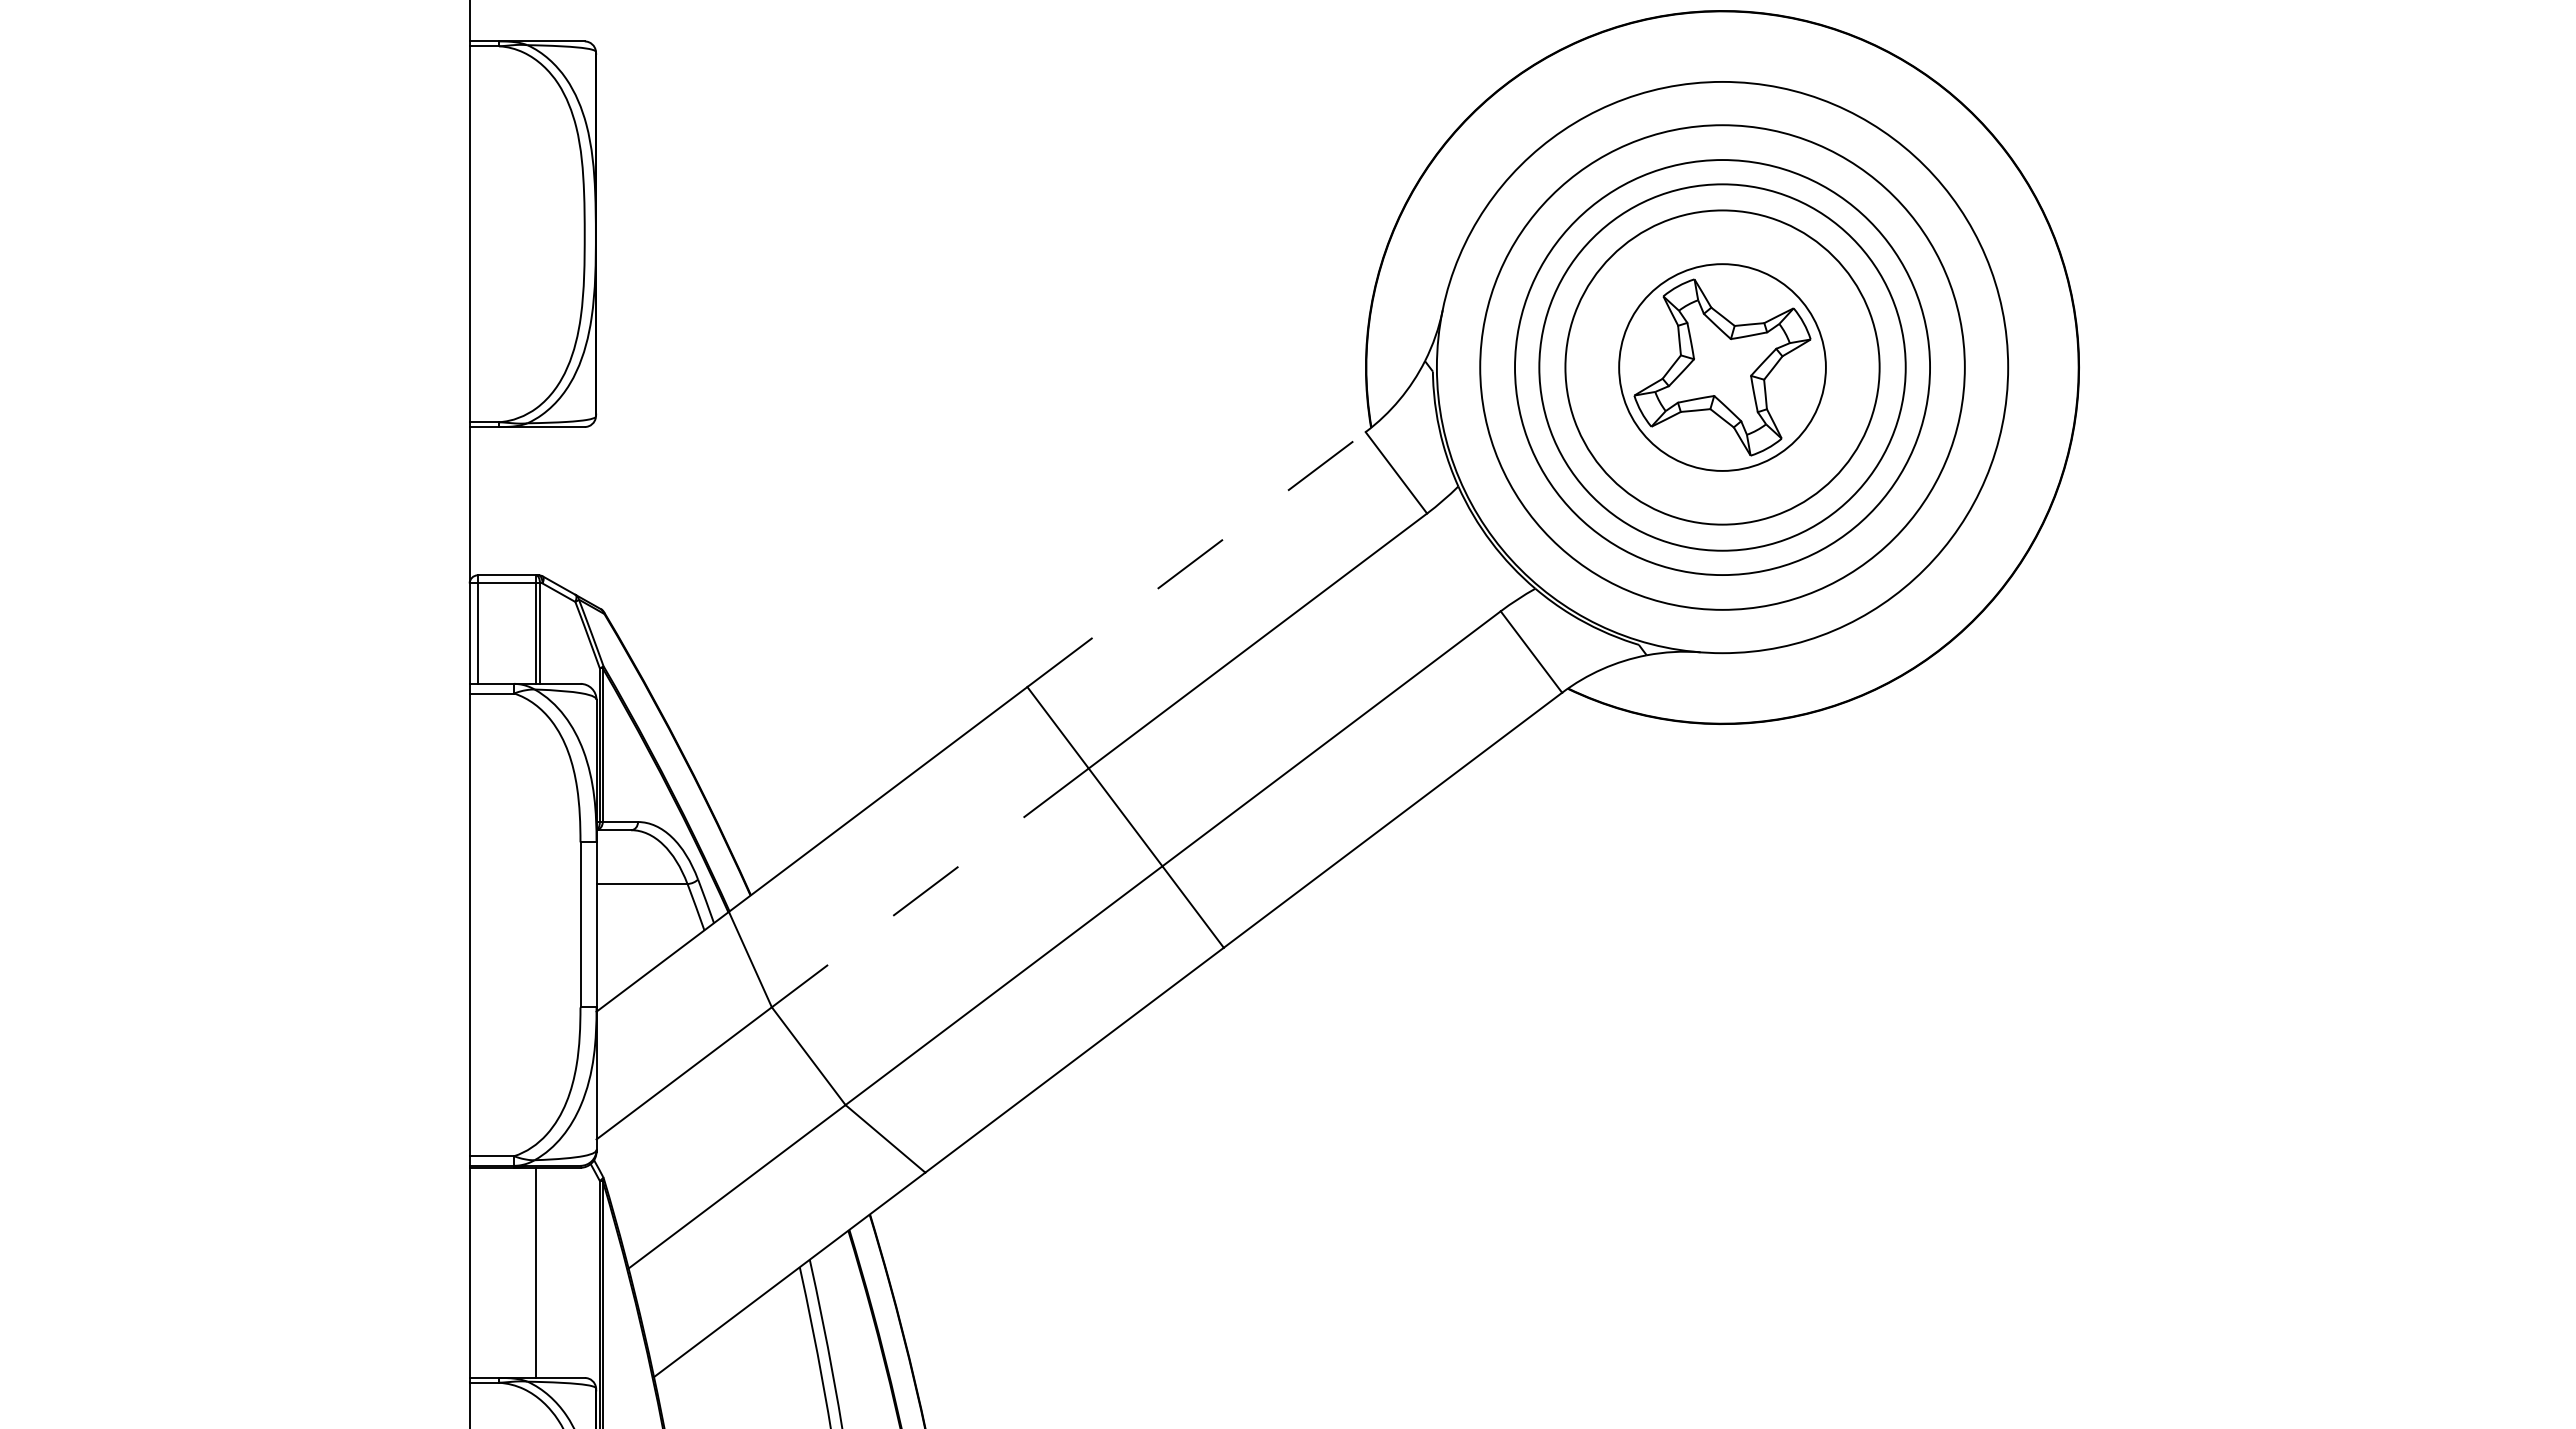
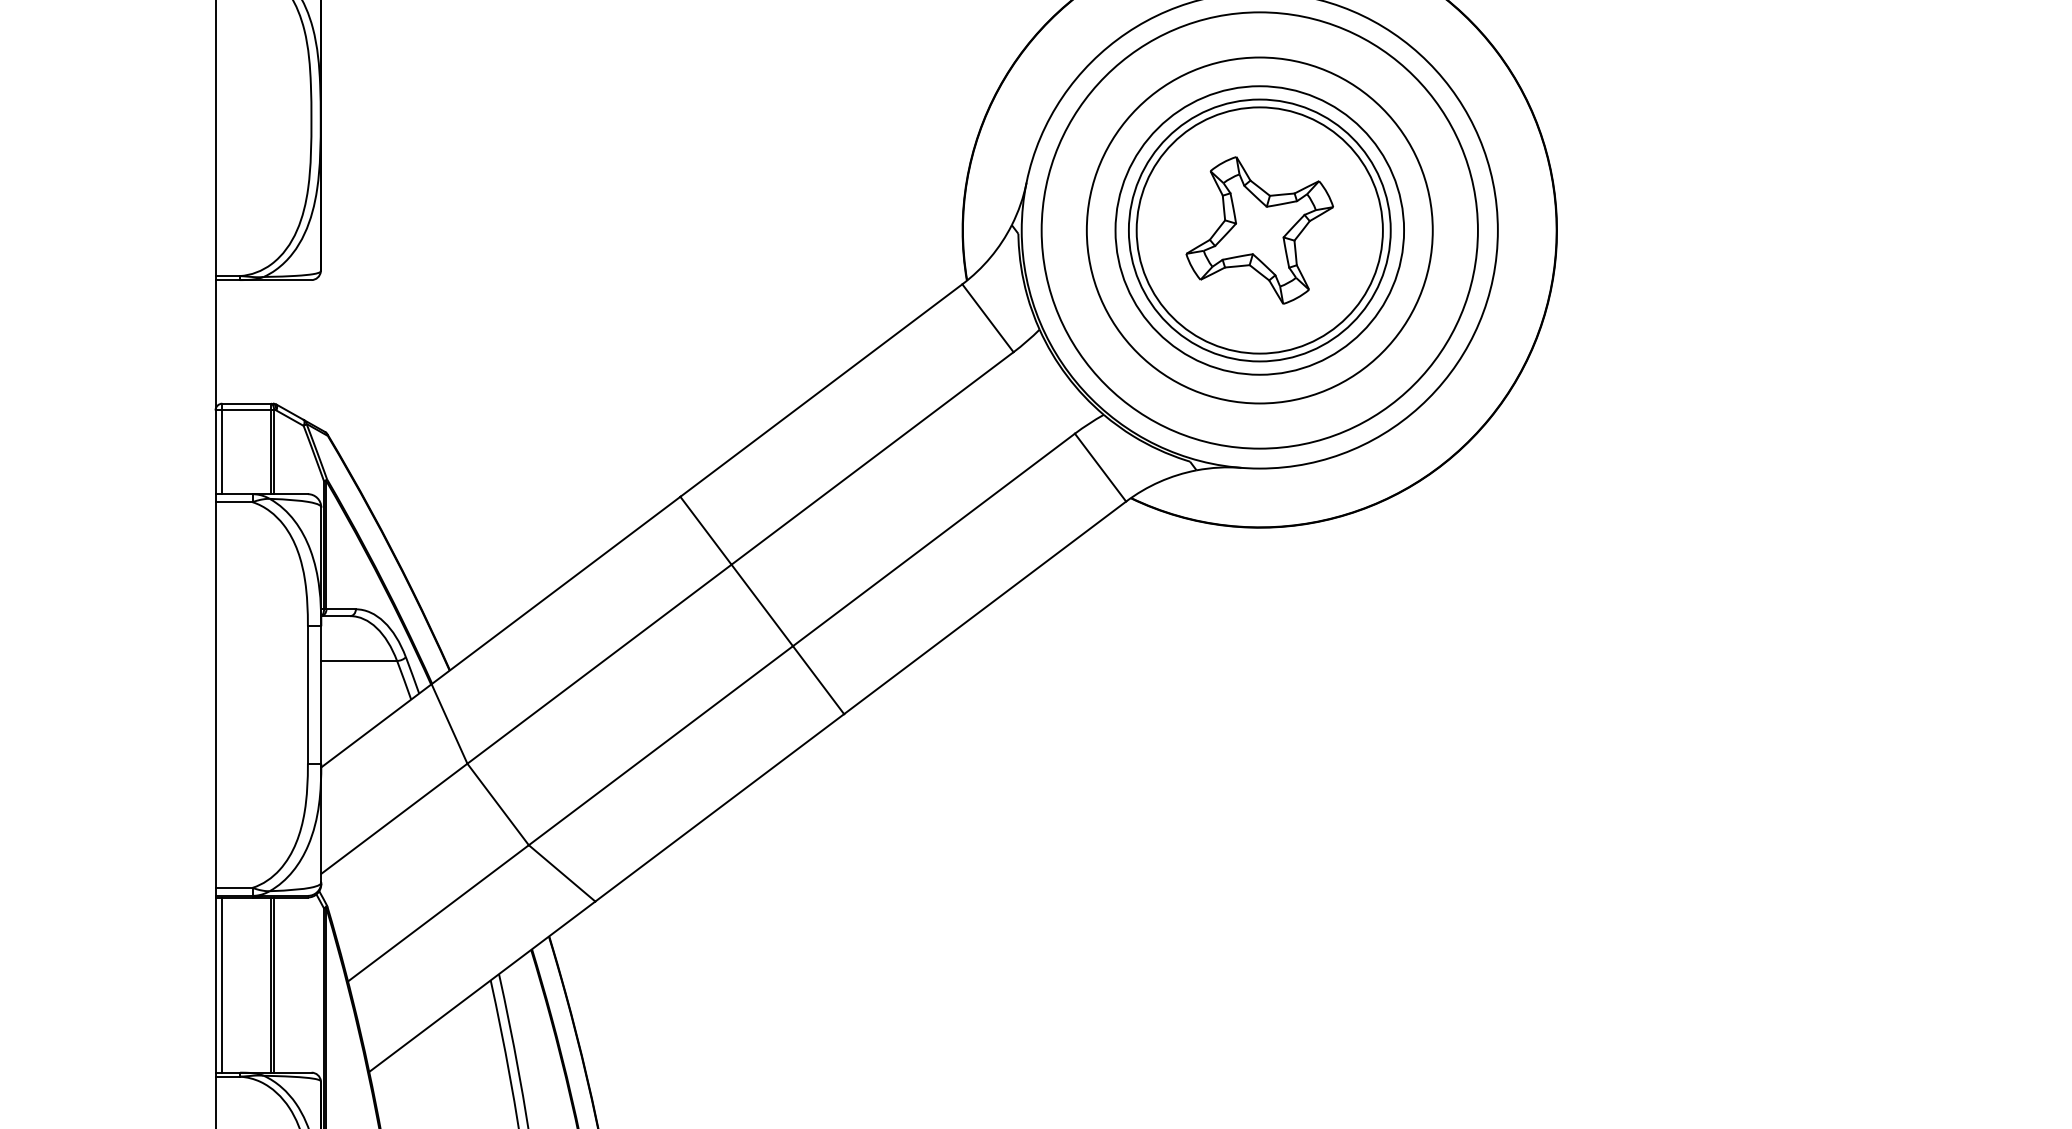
circle: (1722, 367) -> (1259, 230), size x0.71
circle: (1722, 367) -> (1259, 230), size x1.43
circle: (1722, 367) -> (1259, 230), size x1.43
line: (1196, 559) -> (821, 390), dashed -> solid
line: (929, 888) -> (598, 664), dashed -> solid
line: (477, 1272) -> (222, 984), added
line: (540, 1272) -> (274, 984), added

